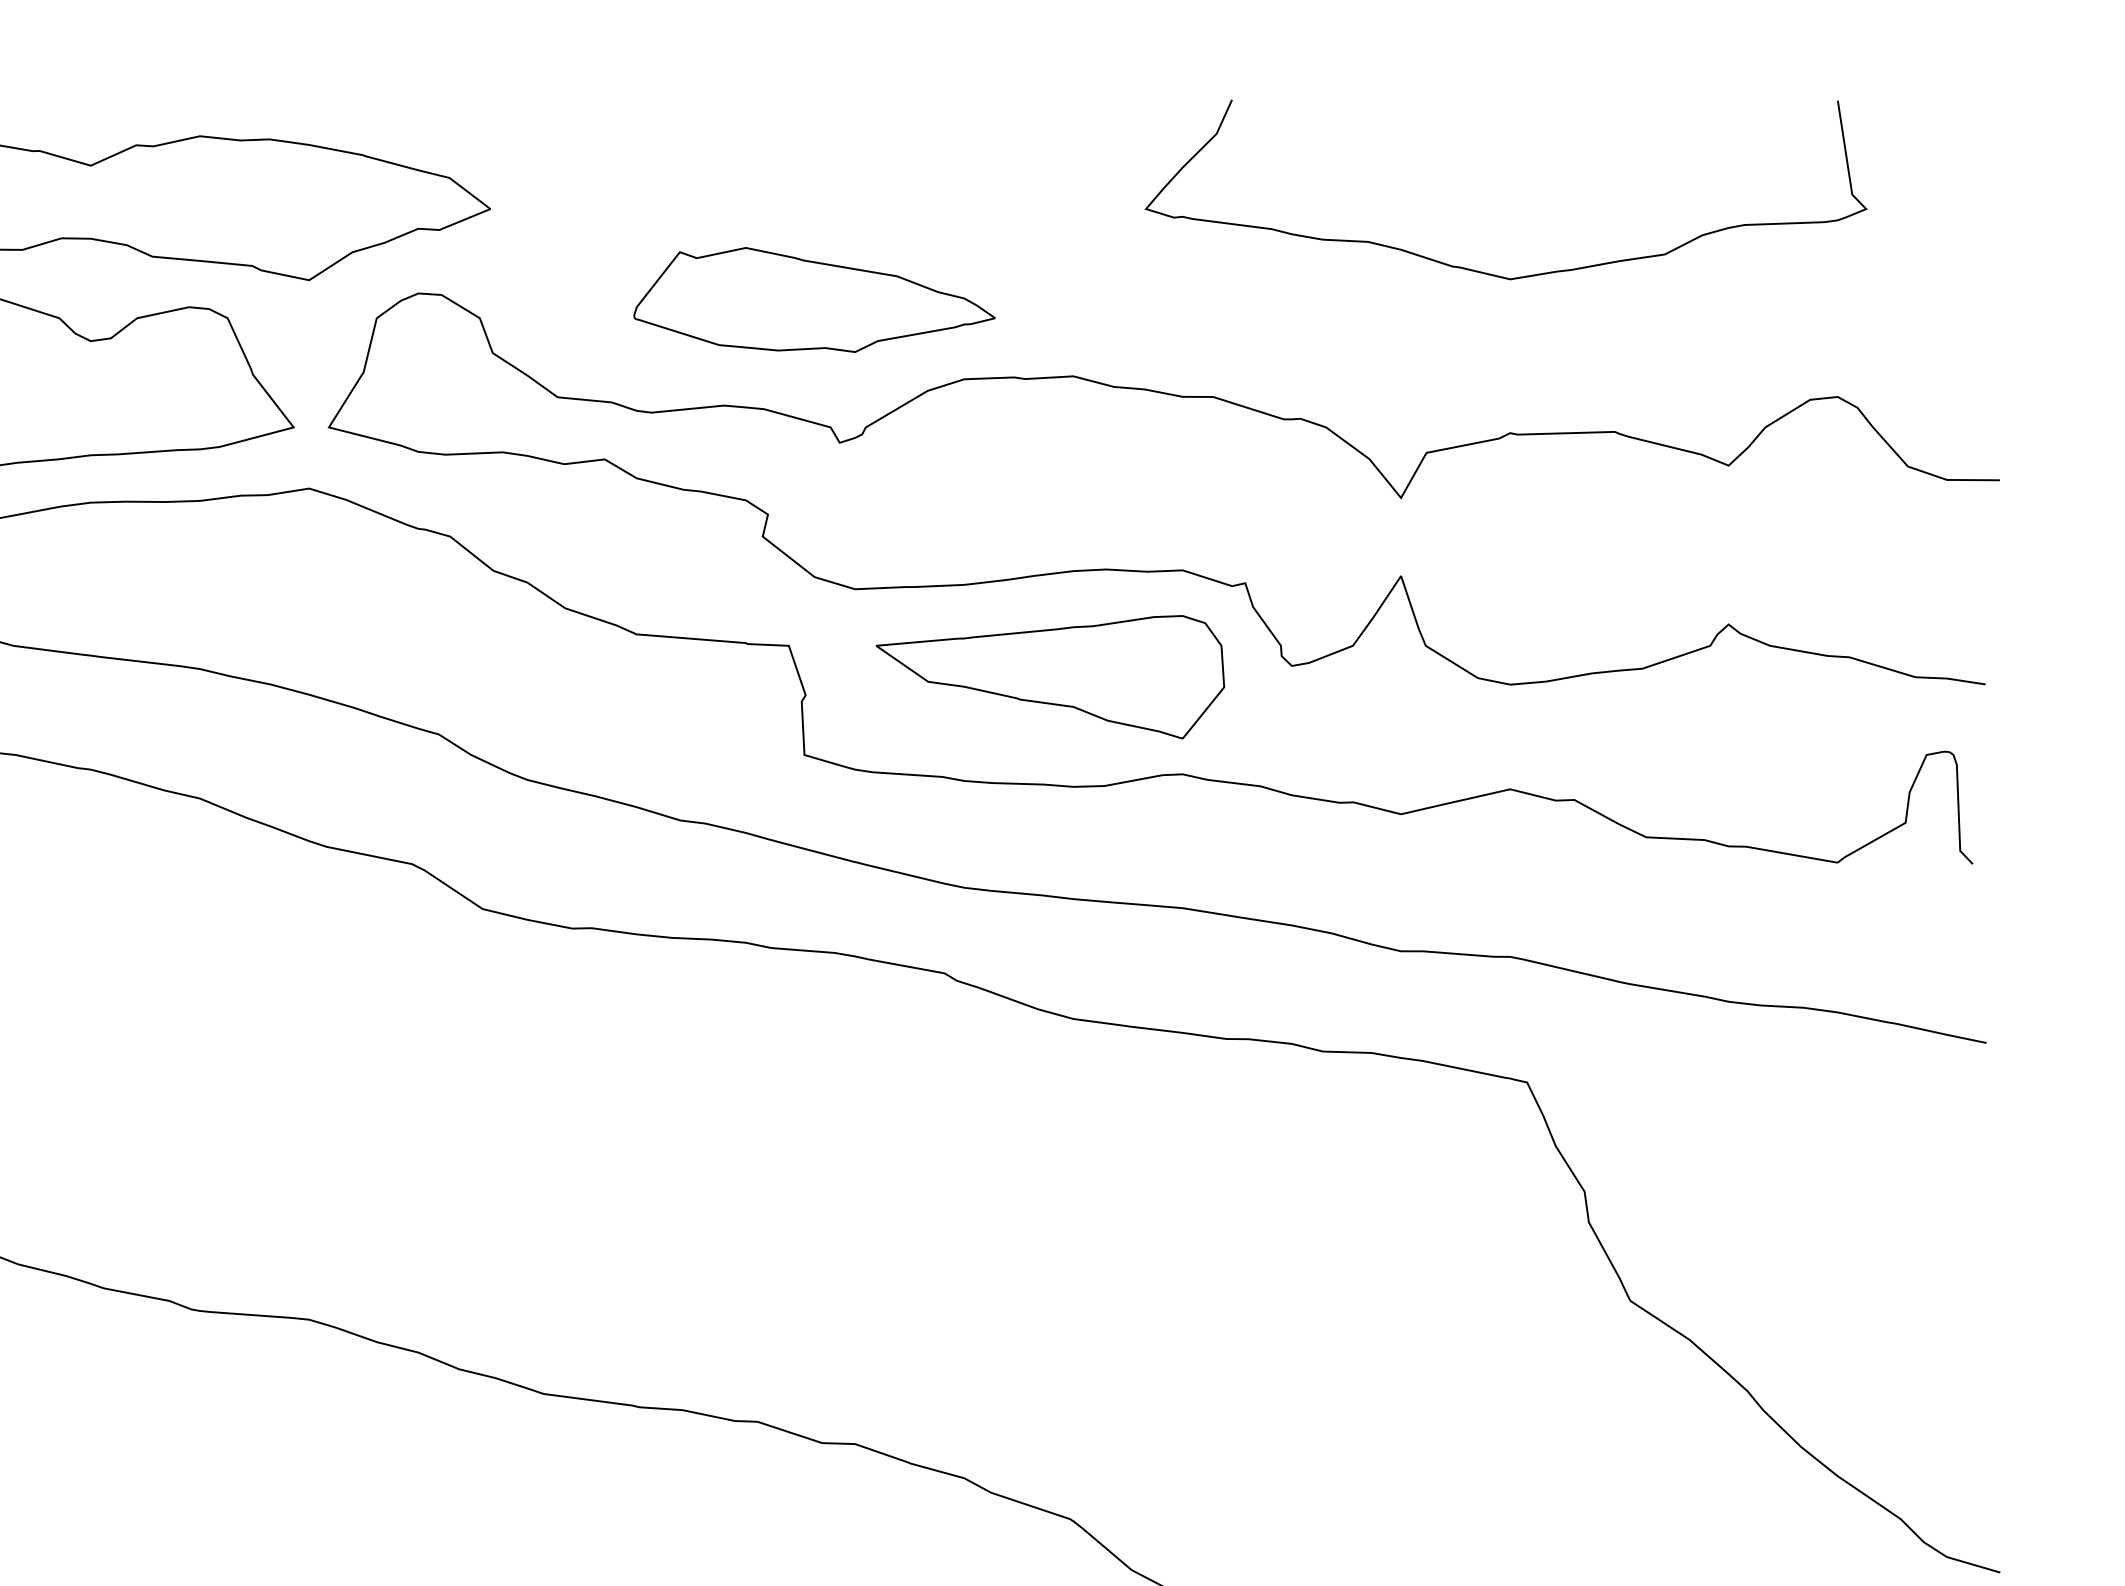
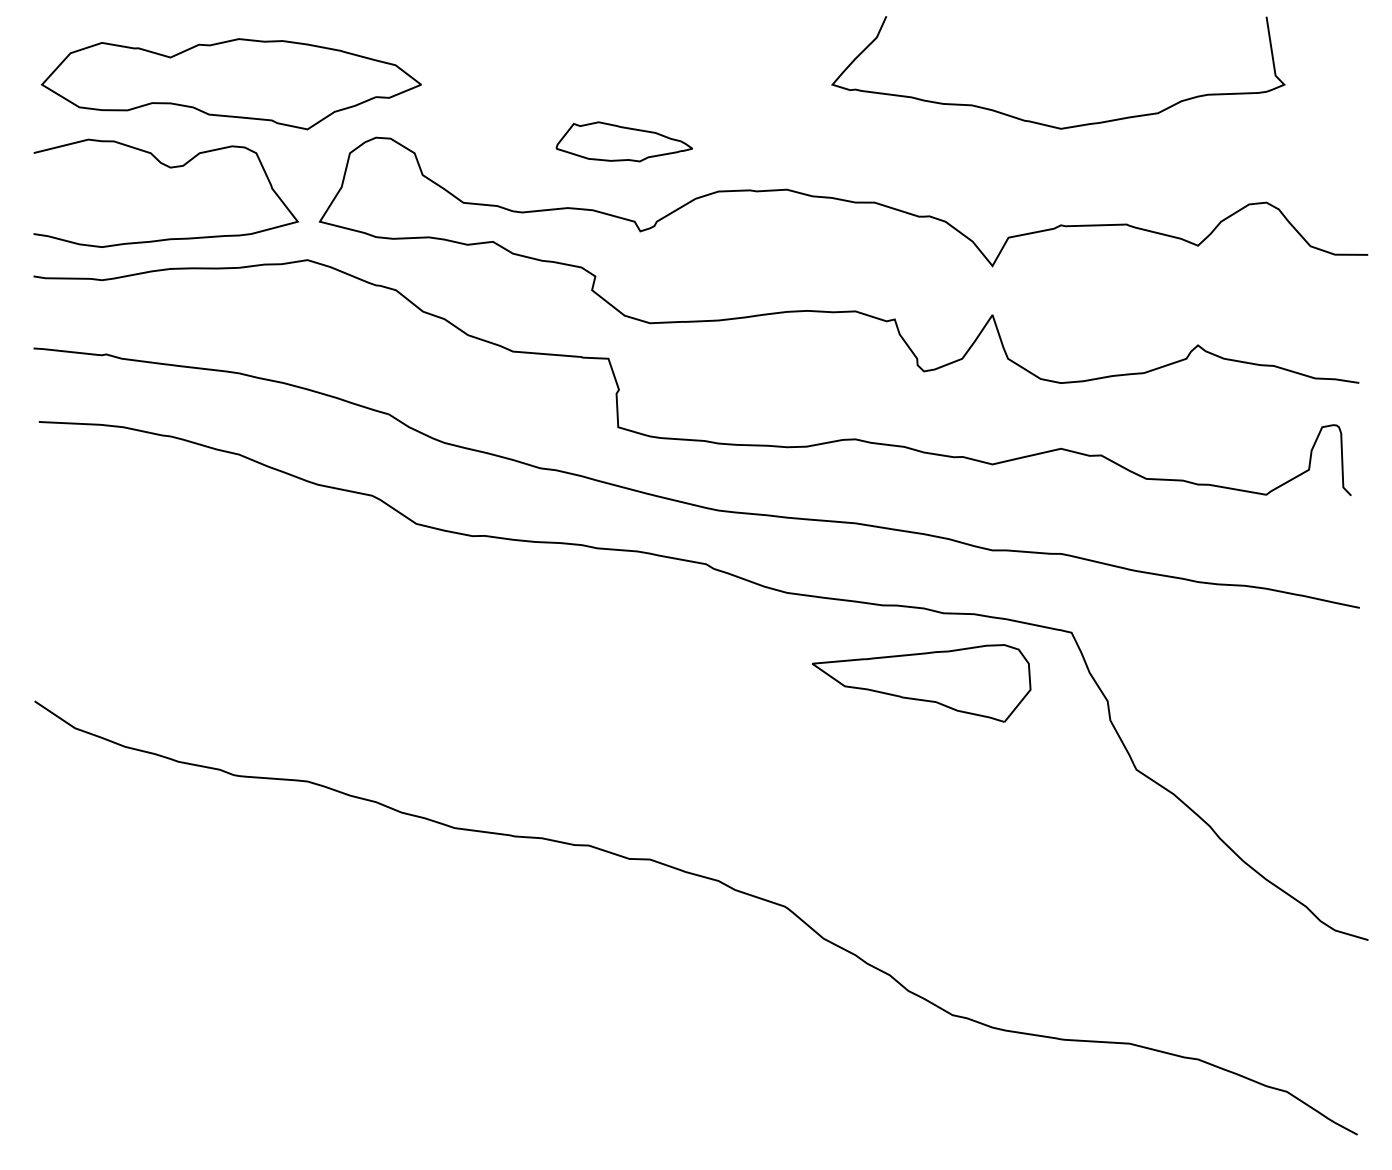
part: (814, 299) -> (624, 141), size x0.6
part: (1050, 677) -> (921, 683), moved

